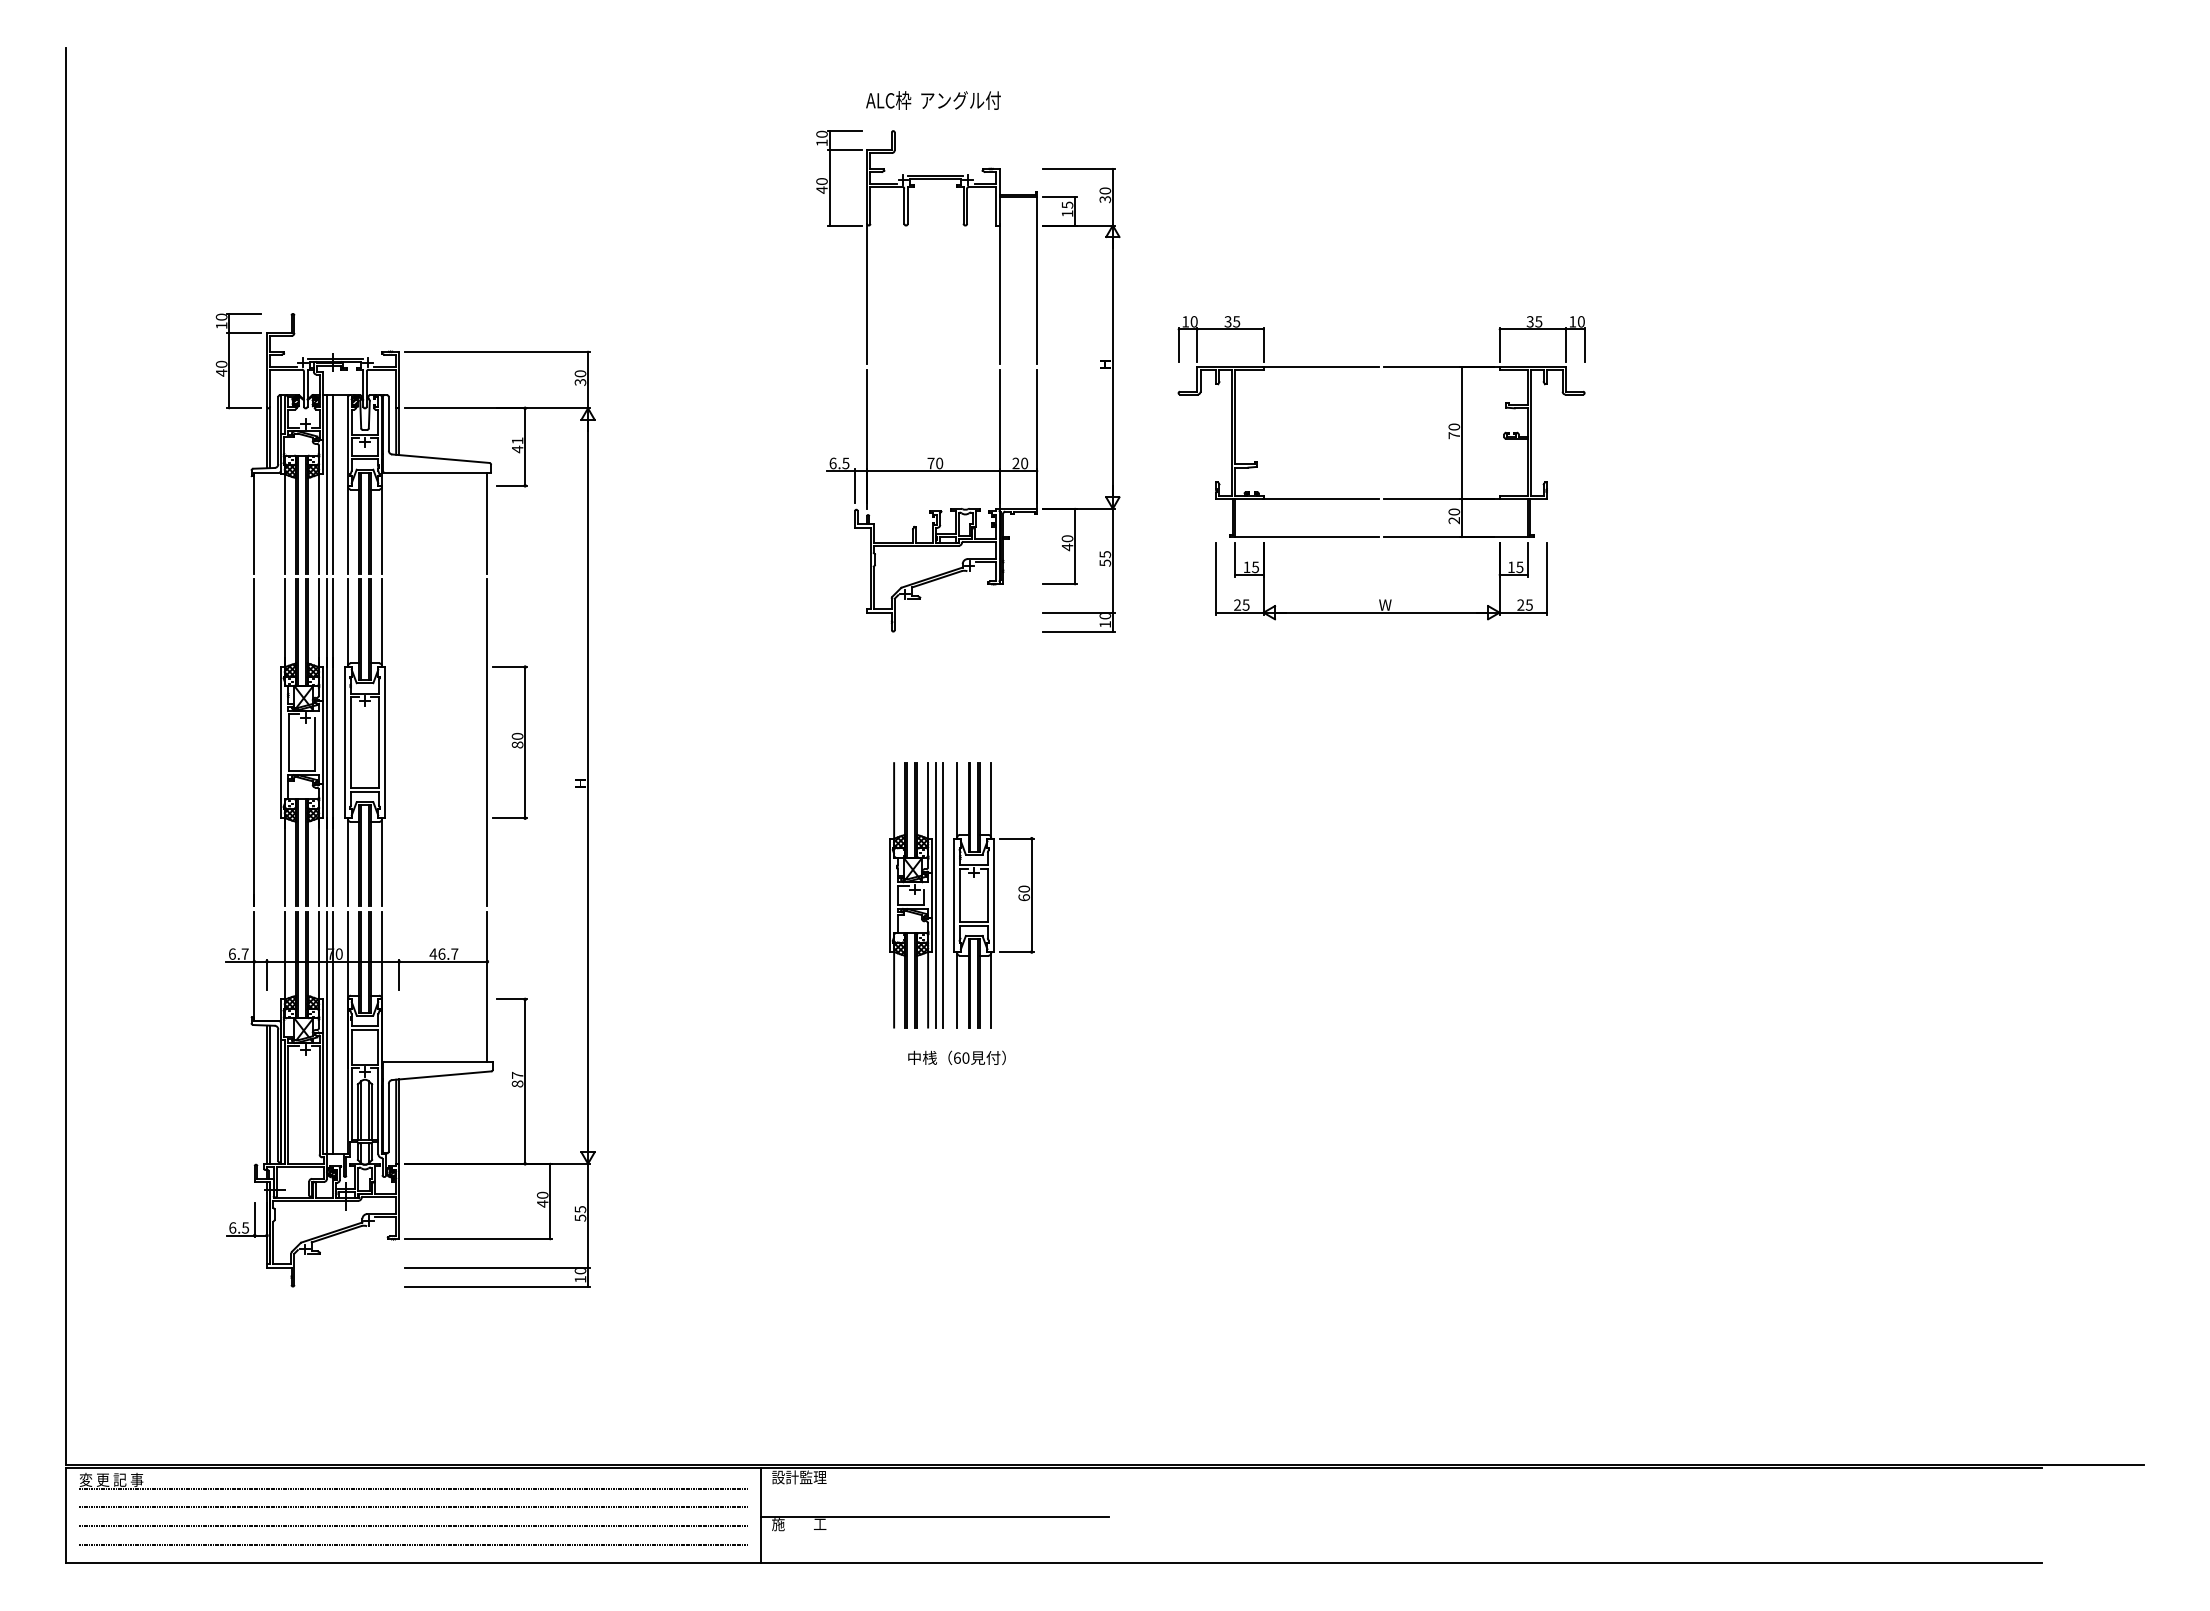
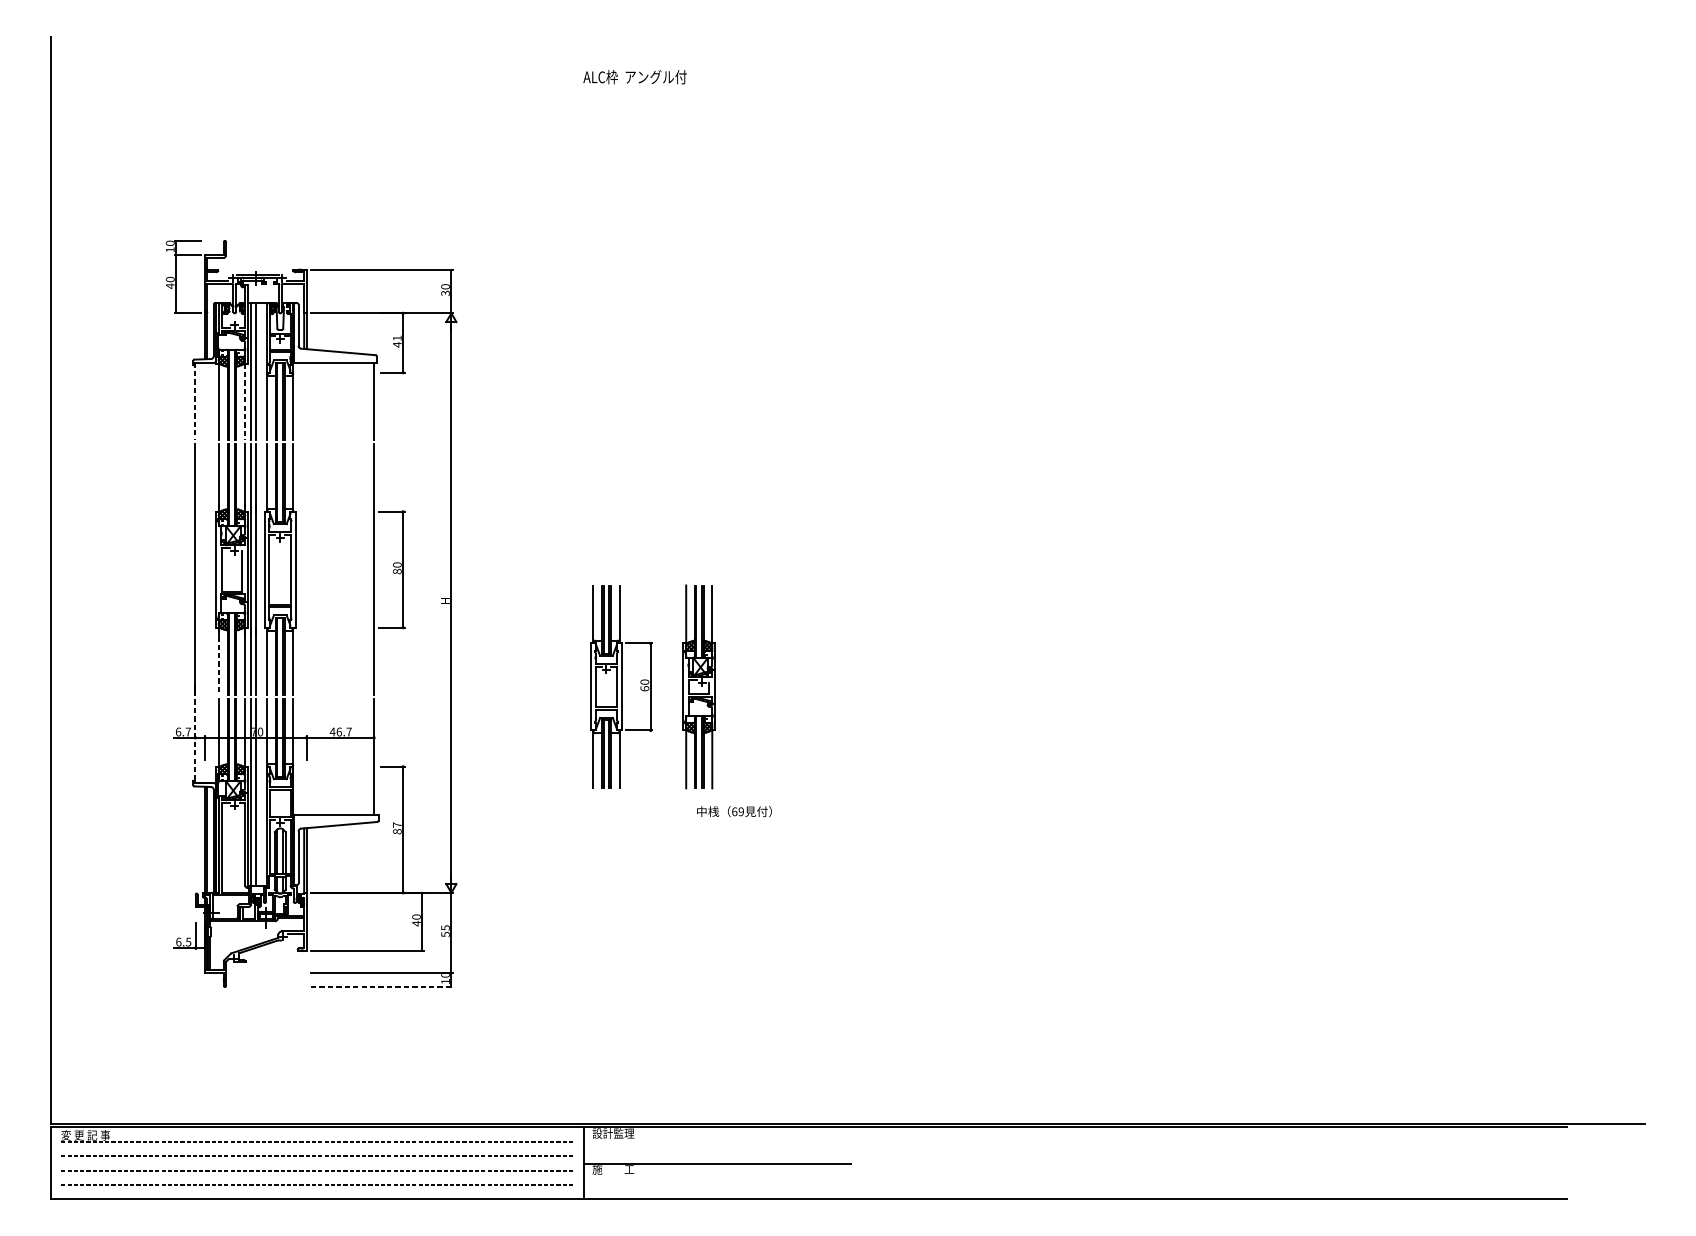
text: (933, 100) -> (635, 77), moved
part: (999, 381) -> (767, 292), removed
part: (1379, 498) -> (1058, 382), removed
line: (254, 523) -> (195, 401), solid -> dashed
line: (318, 524) -> (244, 402), solid -> dashed
line: (284, 862) -> (218, 661), solid -> dashed
line: (936, 895) -> (718, 687), removed
line: (942, 895) -> (723, 687), removed
part: (993, 895) -> (621, 687), moved
line: (254, 966) -> (195, 741), solid -> dashed
text: (965, 1057) -> (740, 811), 60 -> 69
line: (497, 1286) -> (381, 987), solid -> dashed

